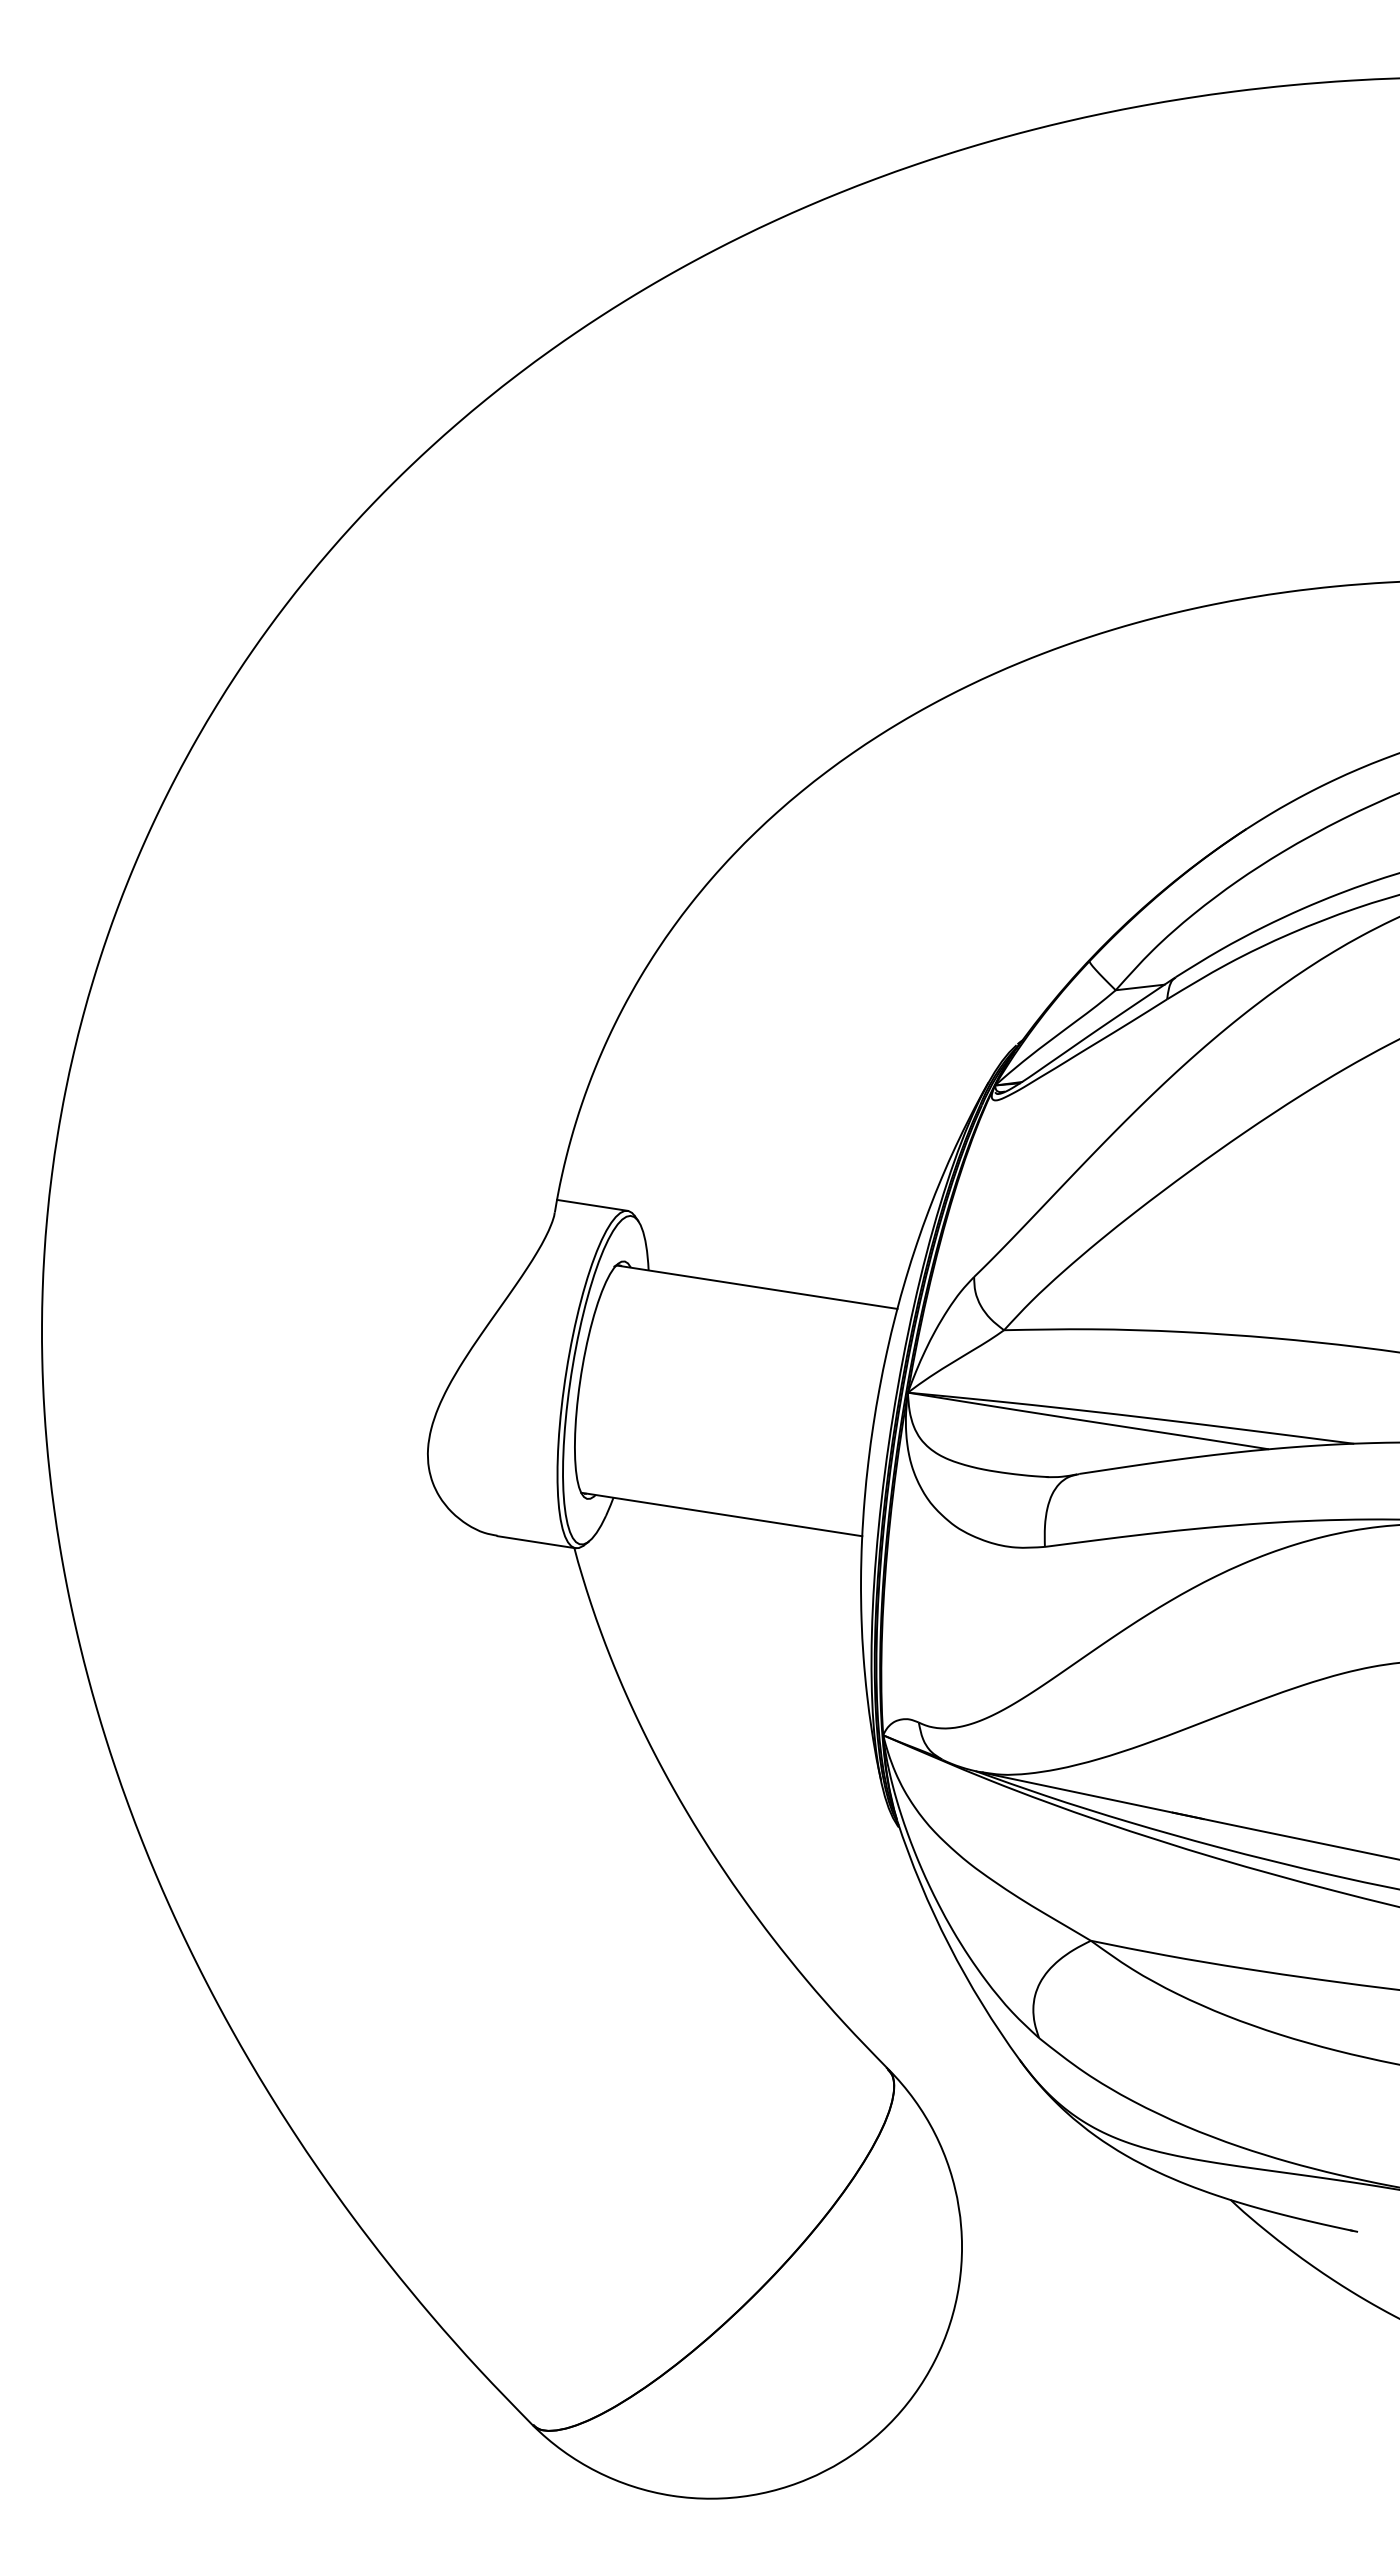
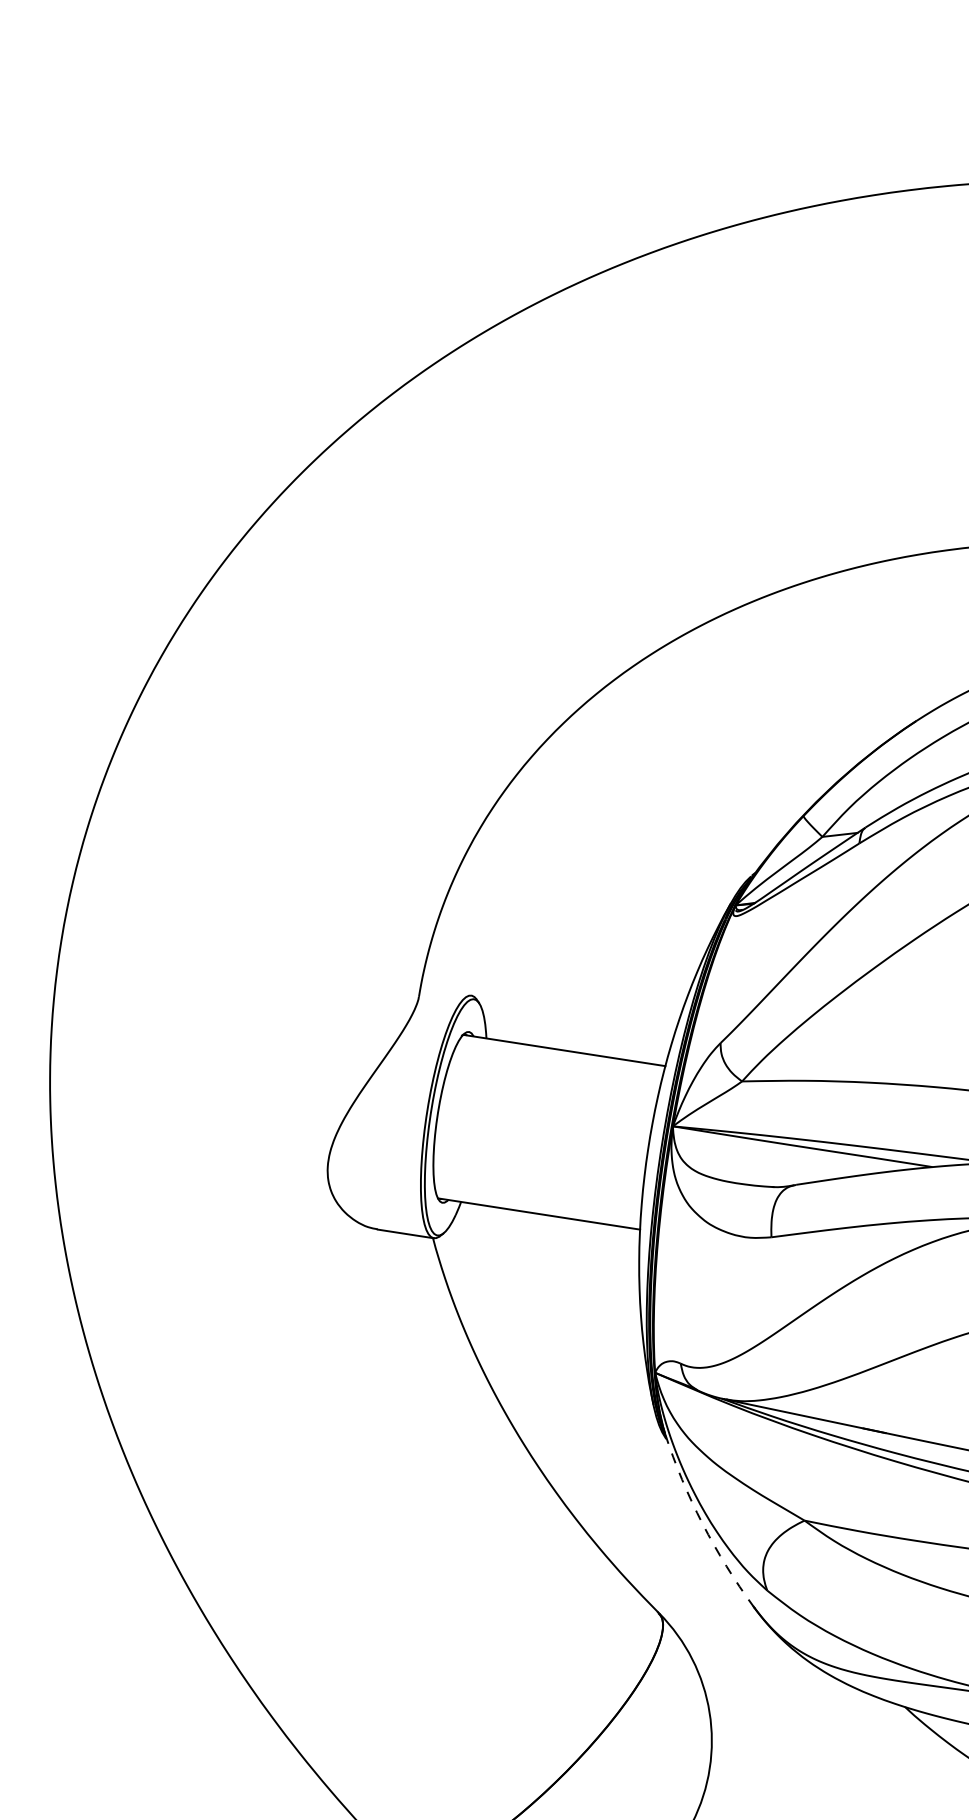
line: (592, 1204) -> (446, 991), removed
arc: (949, 1945) -> (702, 1524), solid -> dashed

